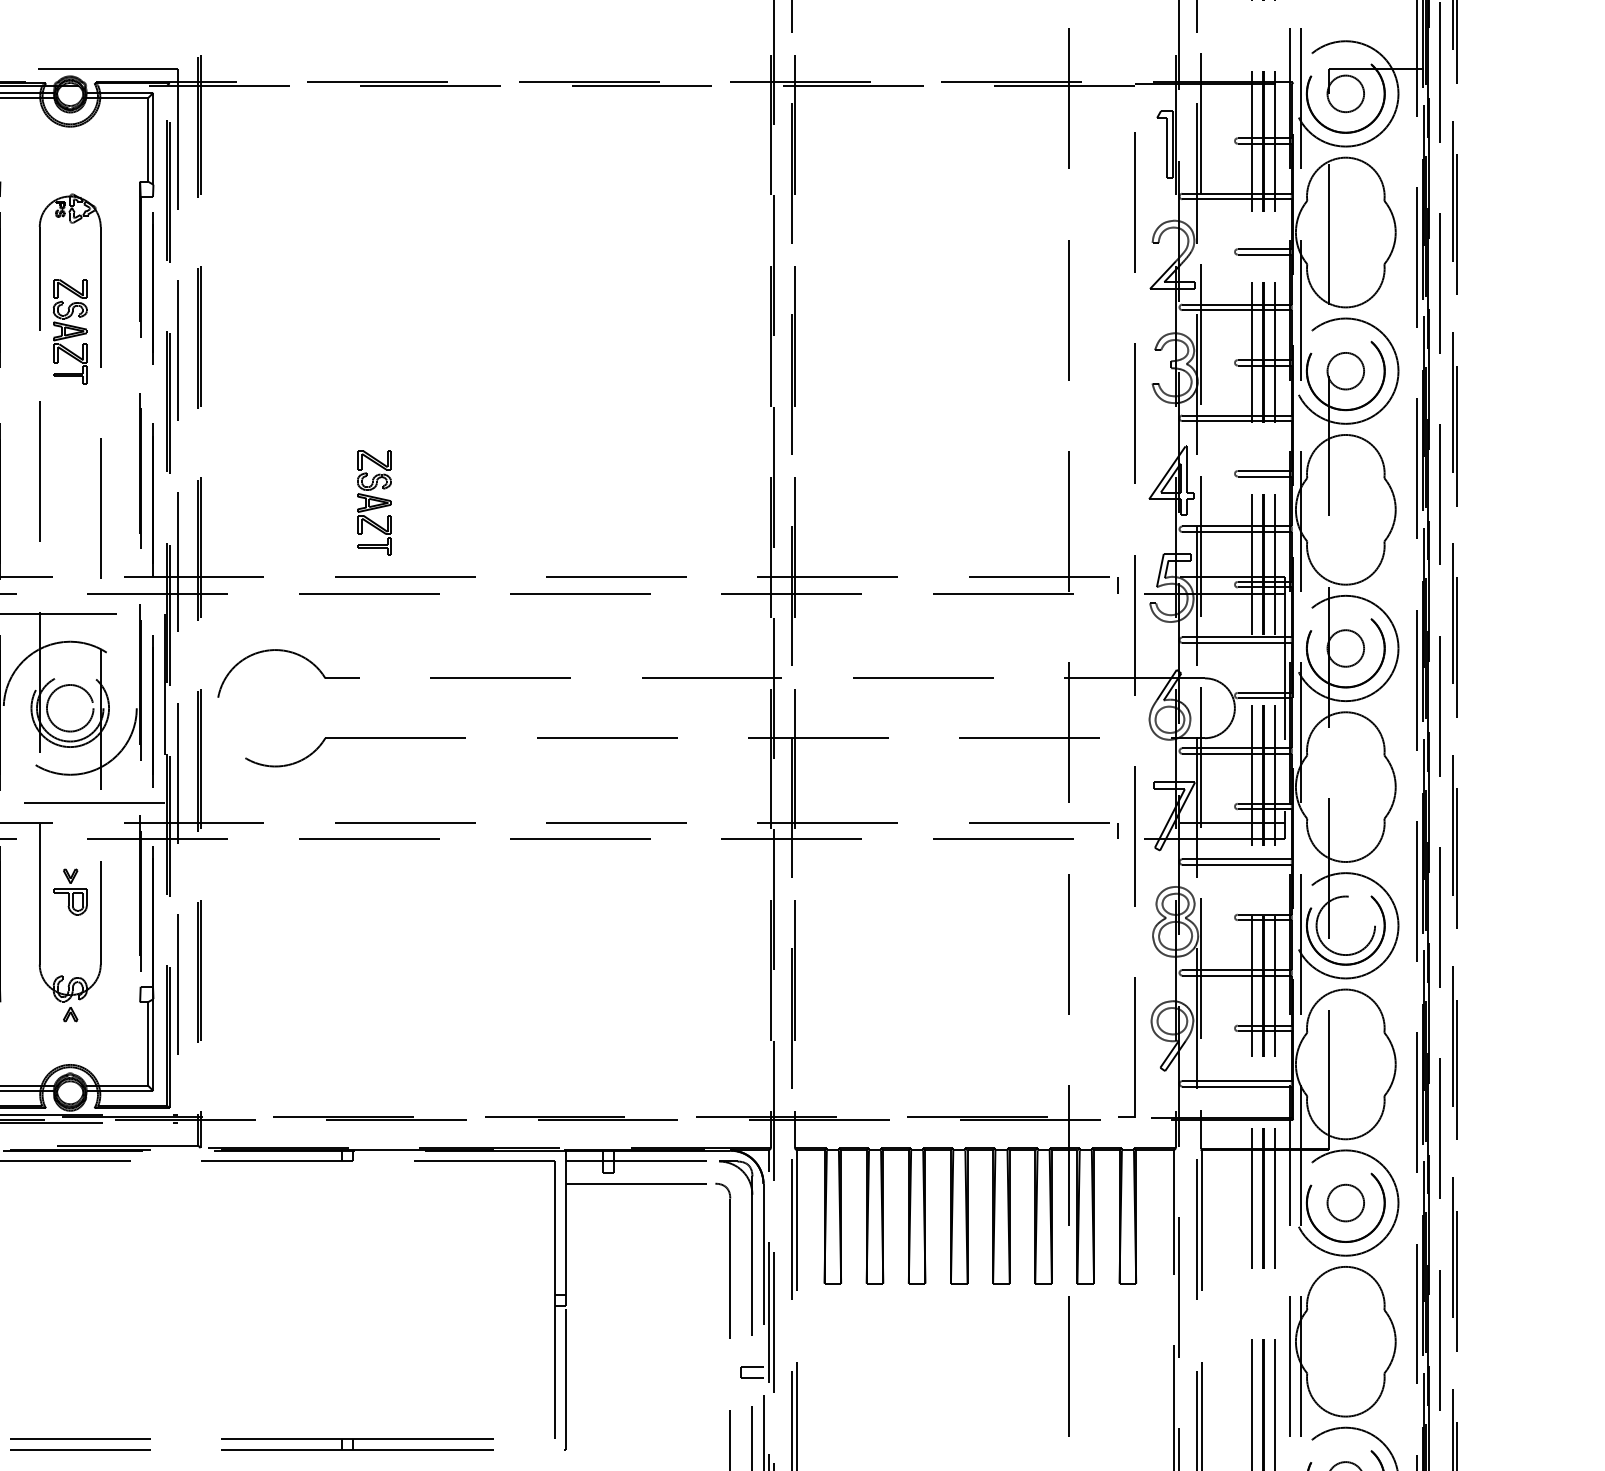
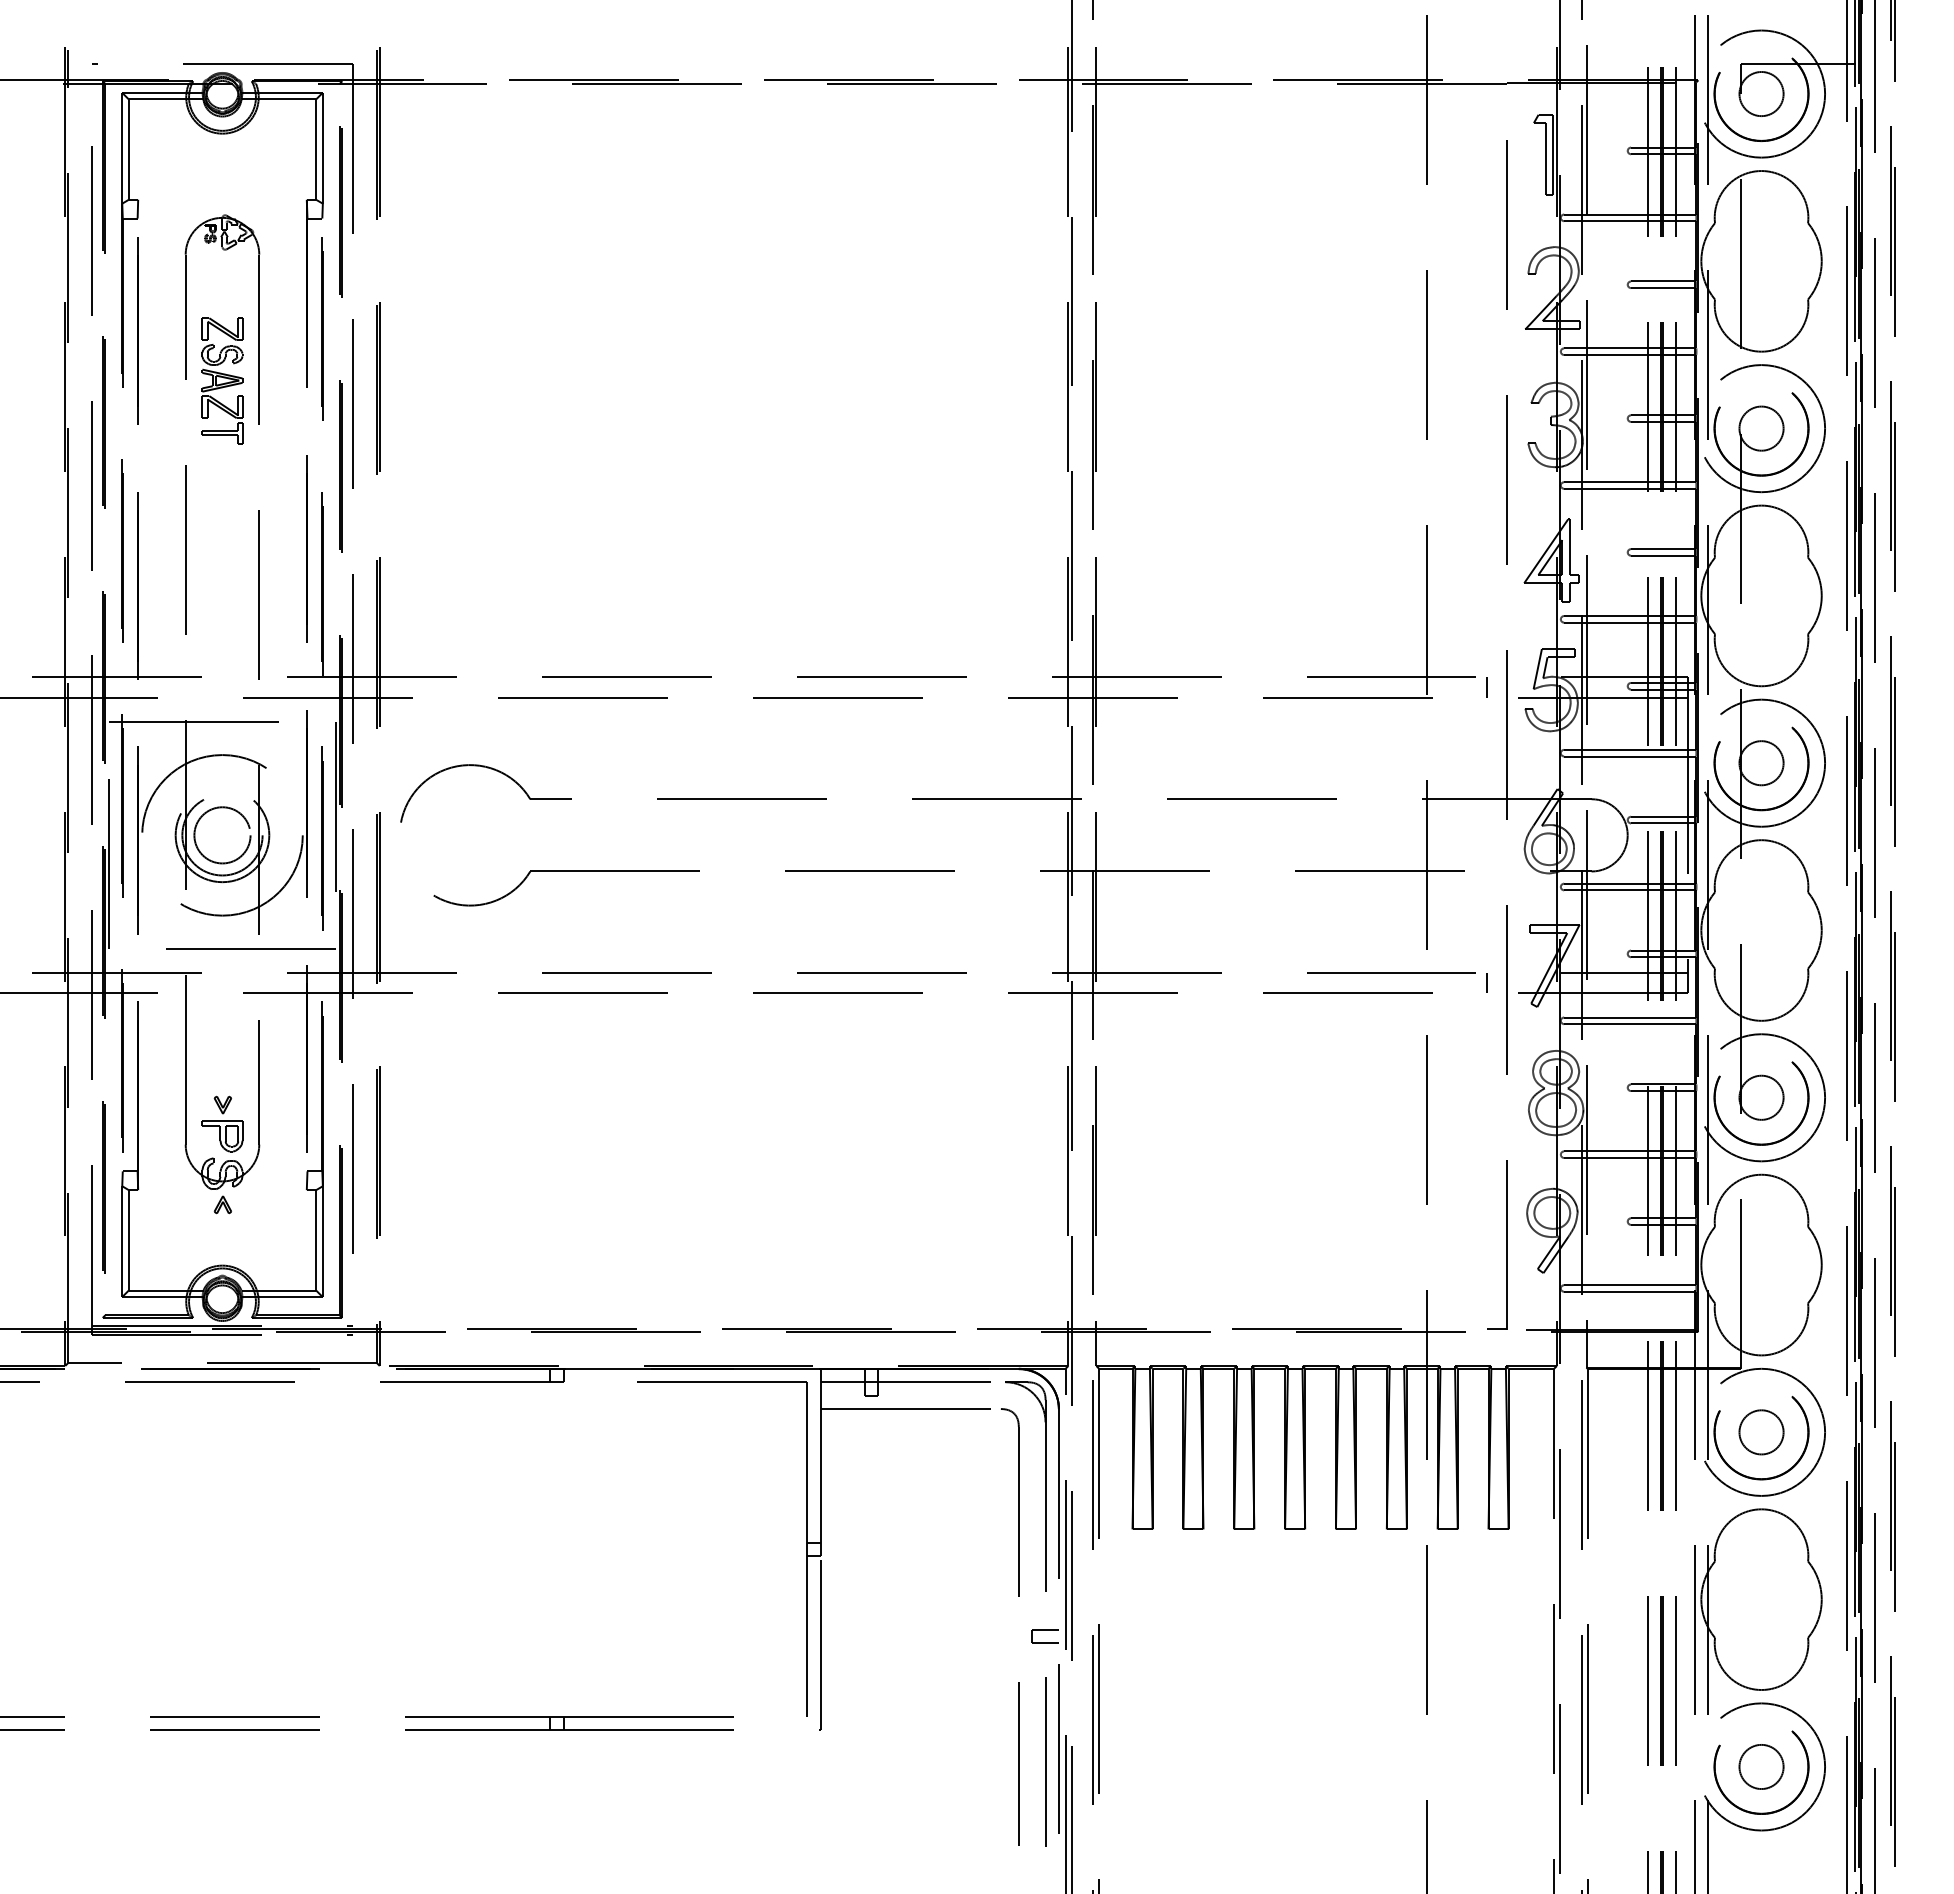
part: (374, 502) -> (589, 587), removed
part: (70, 891) -> (222, 1123), moved
circle: (1345, 925) -> (1761, 1097), size x0.62

